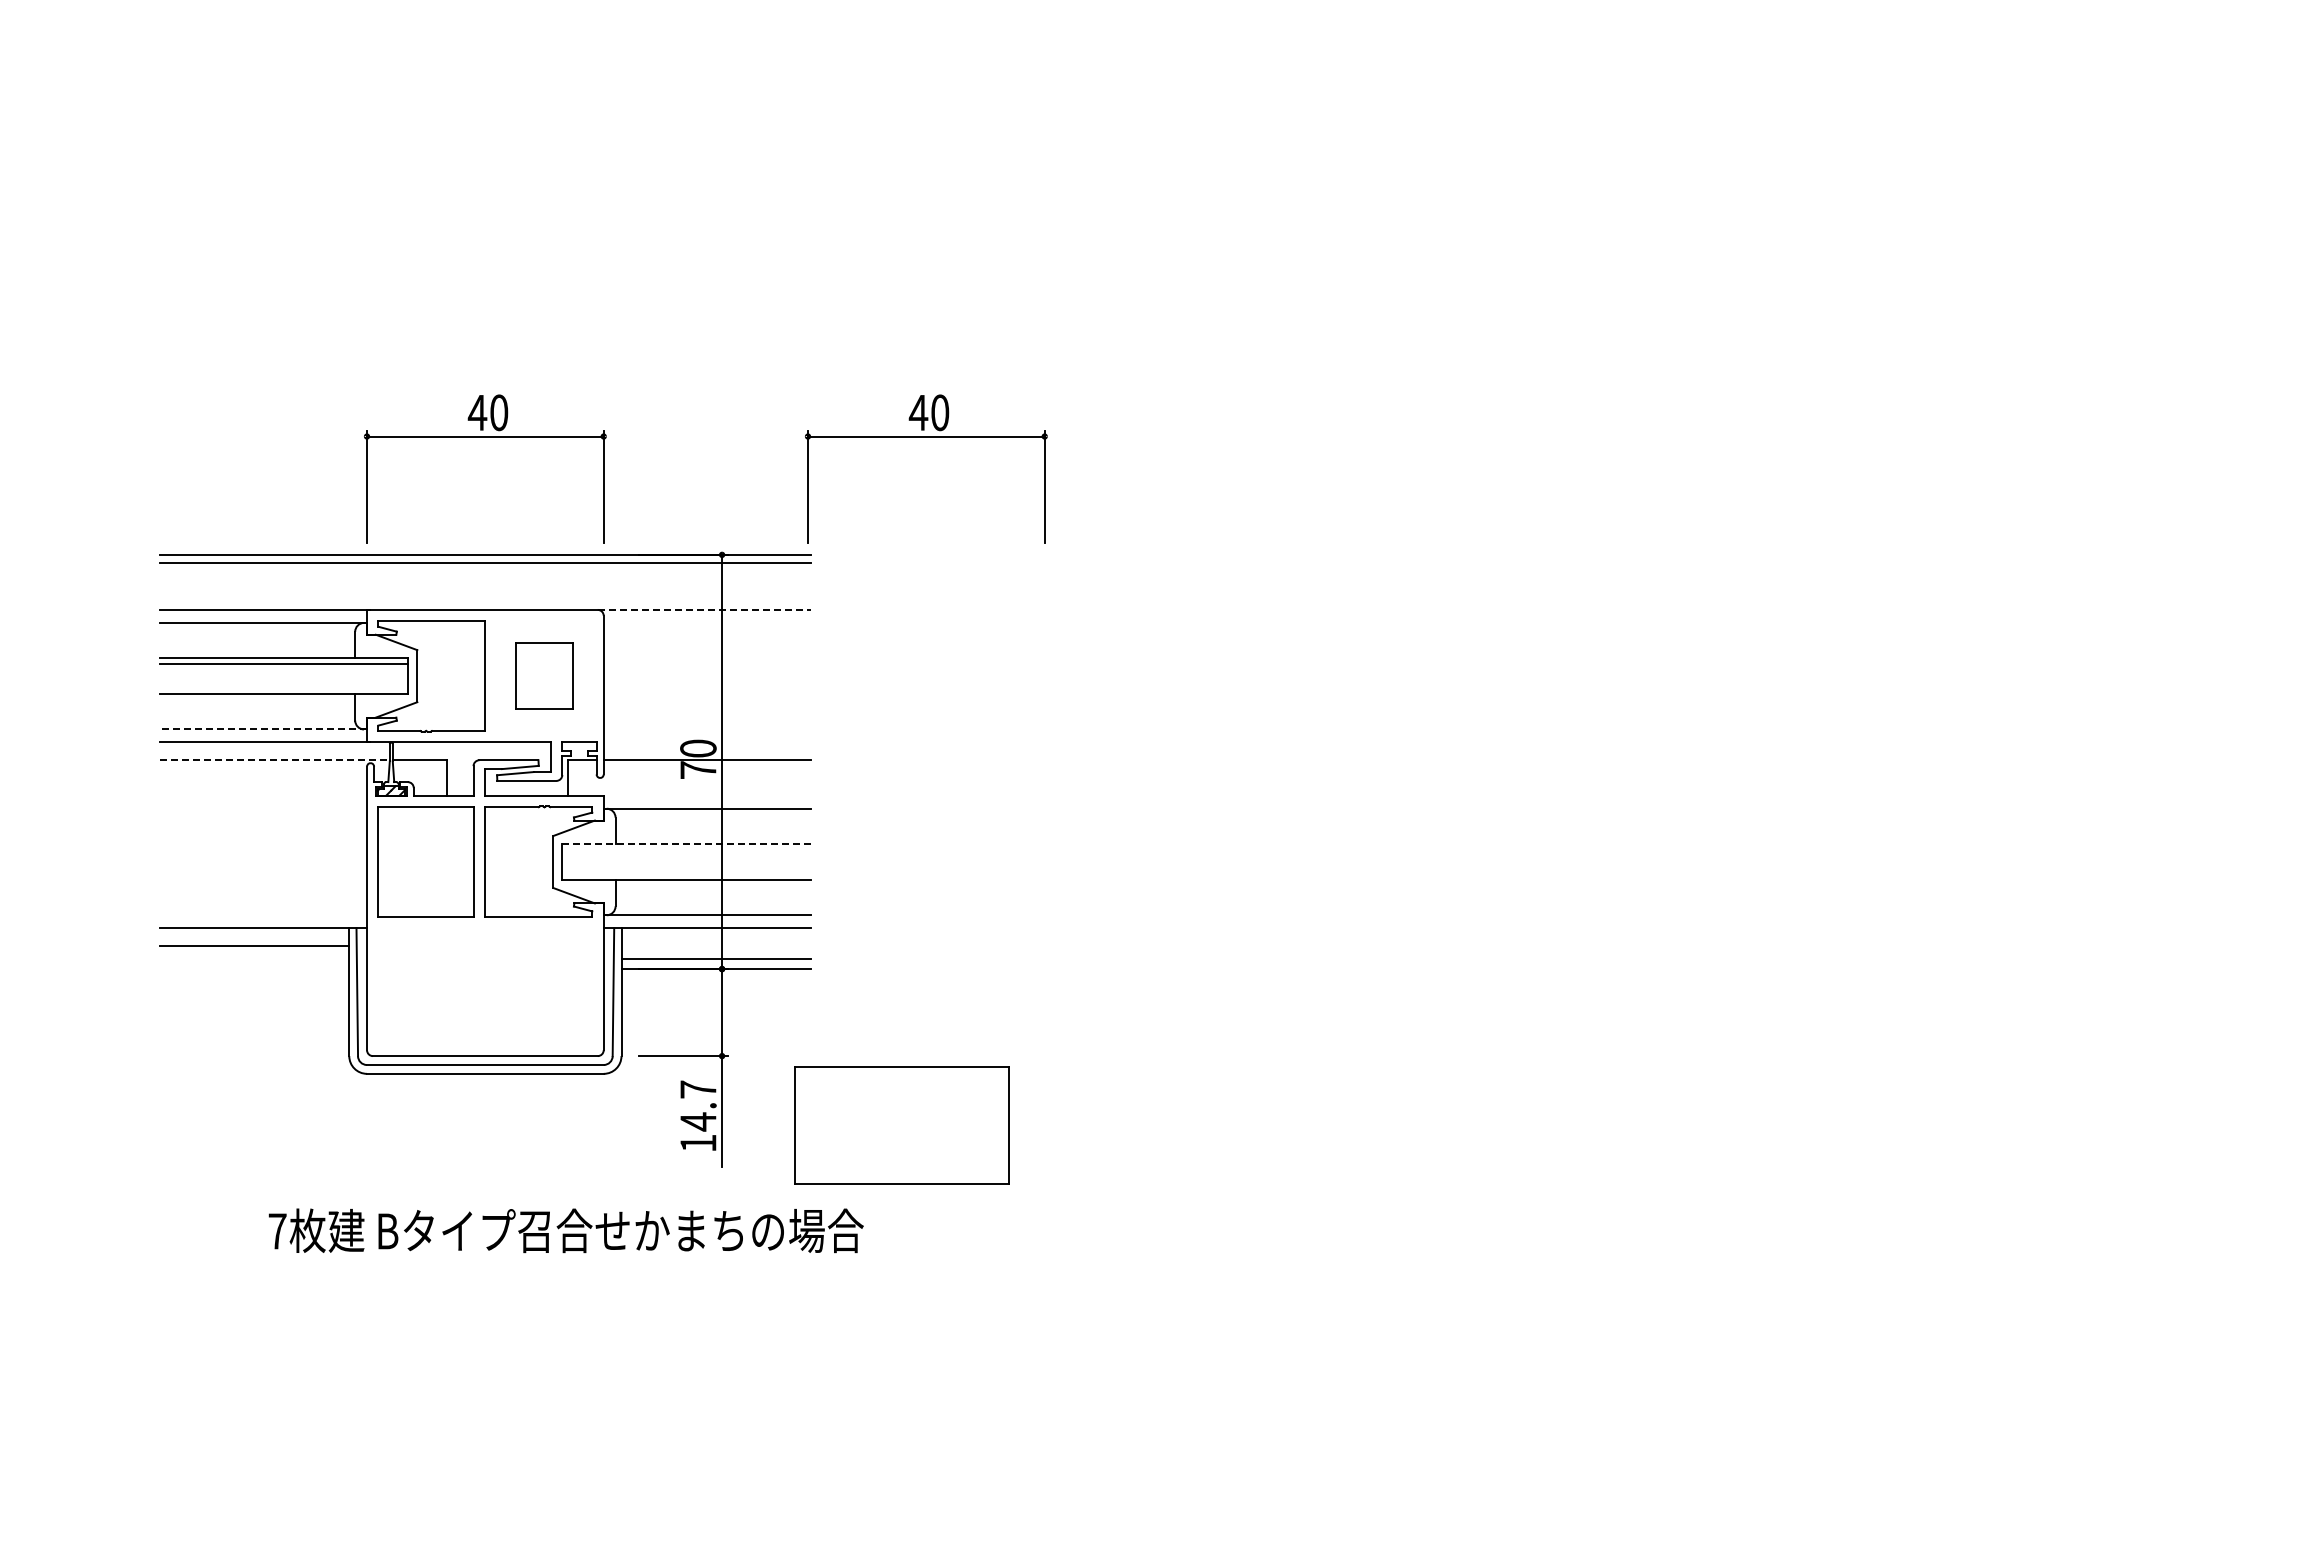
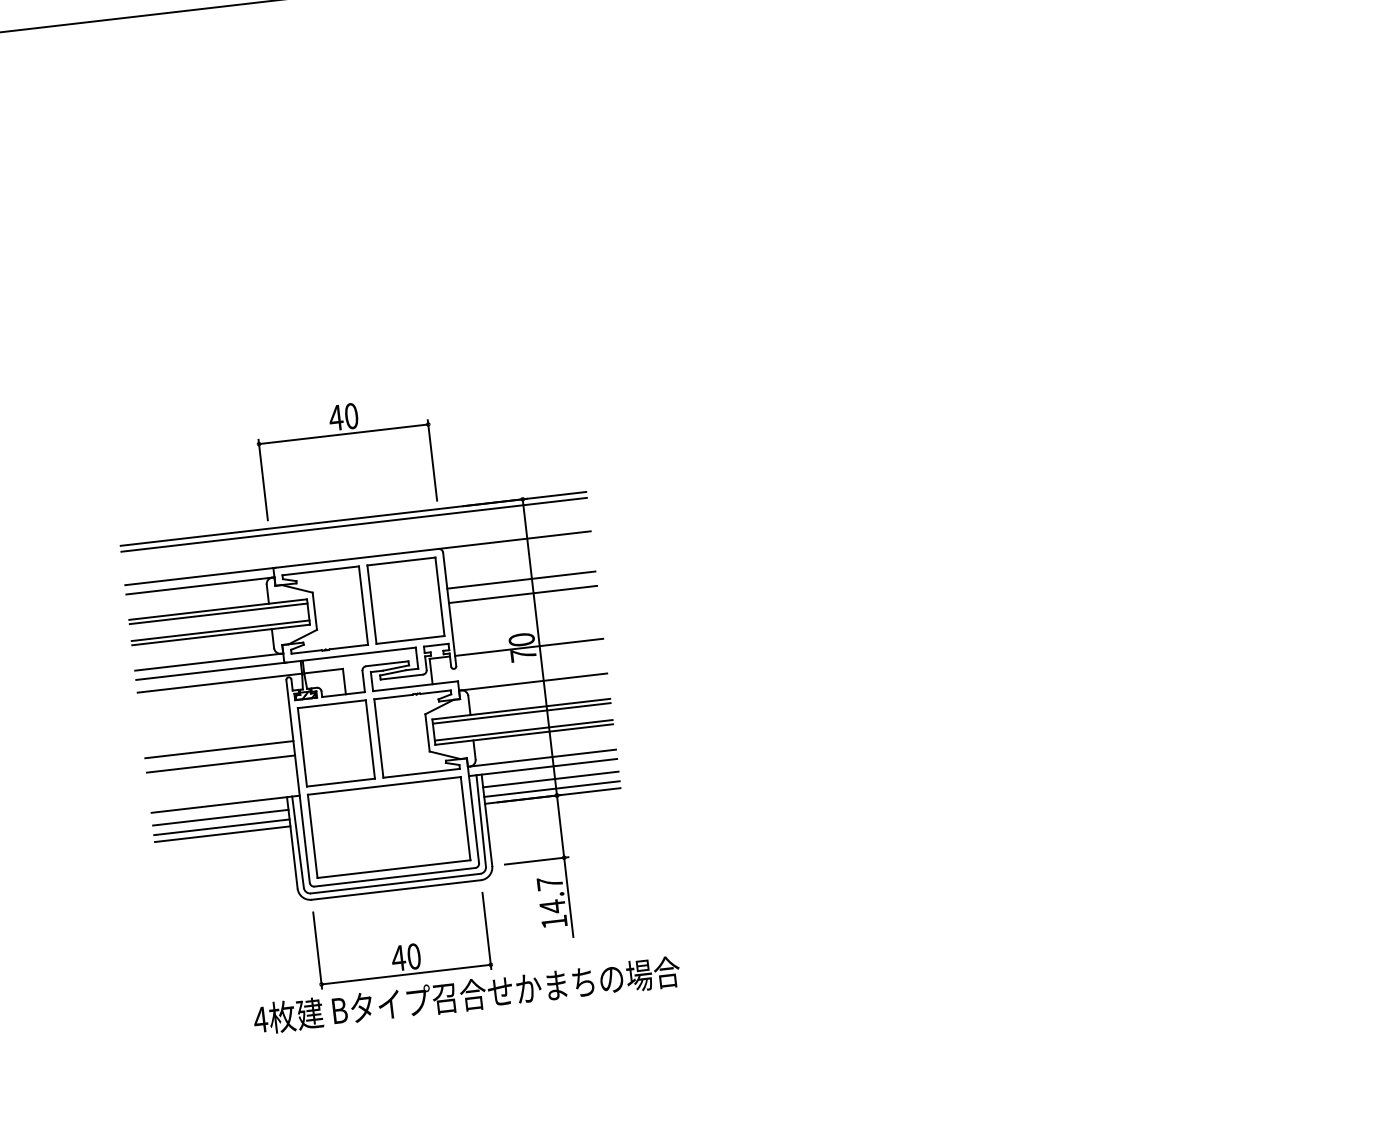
part: (926, 437) -> (659, 398), removed
line: (704, 609) -> (514, 539), dashed -> solid
line: (706, 666) -> (520, 580), added
part: (544, 675) -> (405, 600), size x1.67
line: (706, 686) -> (522, 594), added
line: (283, 688) -> (220, 631), added
line: (263, 729) -> (209, 662), dashed -> solid
line: (274, 760) -> (219, 683), dashed -> solid
line: (686, 844) -> (521, 709), dashed -> solid
line: (686, 850) -> (521, 713), added
line: (263, 851) -> (219, 749), added
line: (263, 872) -> (221, 764), added
line: (686, 873) -> (523, 730), added
line: (715, 946) -> (550, 779), added
line: (254, 959) -> (221, 827), added
line: (254, 969) -> (222, 834), added
part: (901, 1125) -> (388, 827), moved
part: (482, 1150) -> (400, 945), added
text: (277, 1231) -> (260, 1019), 7 -> 4

